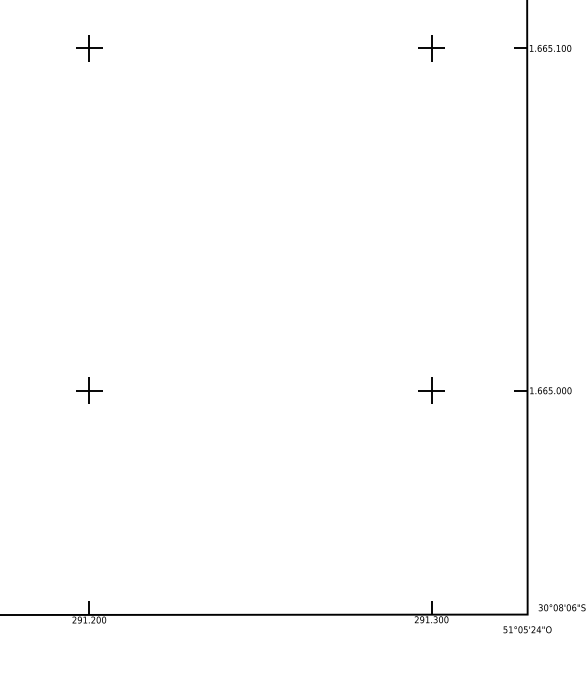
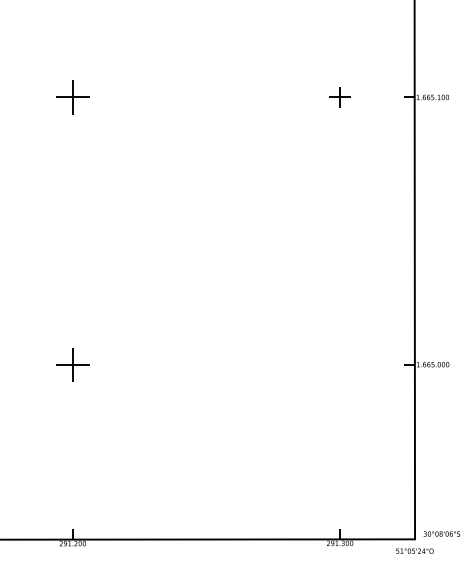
part: (88, 48) -> (72, 97), size x1.6
part: (88, 390) -> (72, 364), size x1.6
part: (430, 390) -> (339, 364), removed

